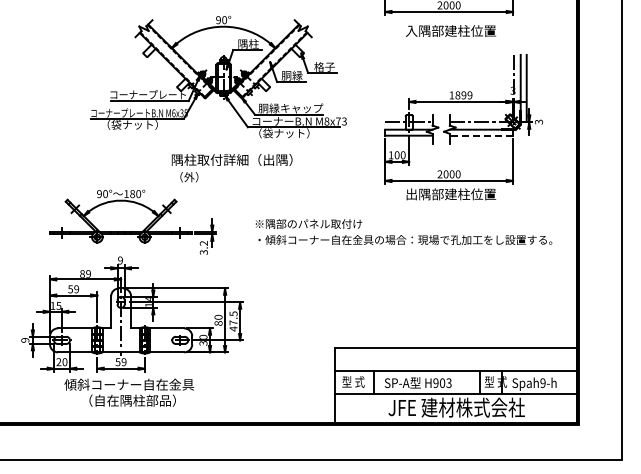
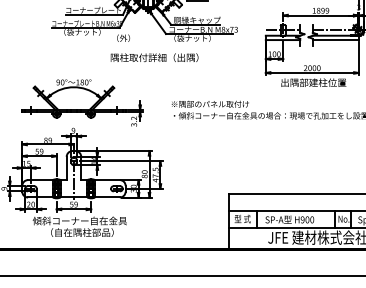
line: (481, 135) -> (335, 39), dashed -> solid
text: (189, 177) -> (123, 38), moved
text: (495, 381) -> (345, 218), 型 式 -> No.
text: (448, 382) -> (311, 219), H903 -> H900

